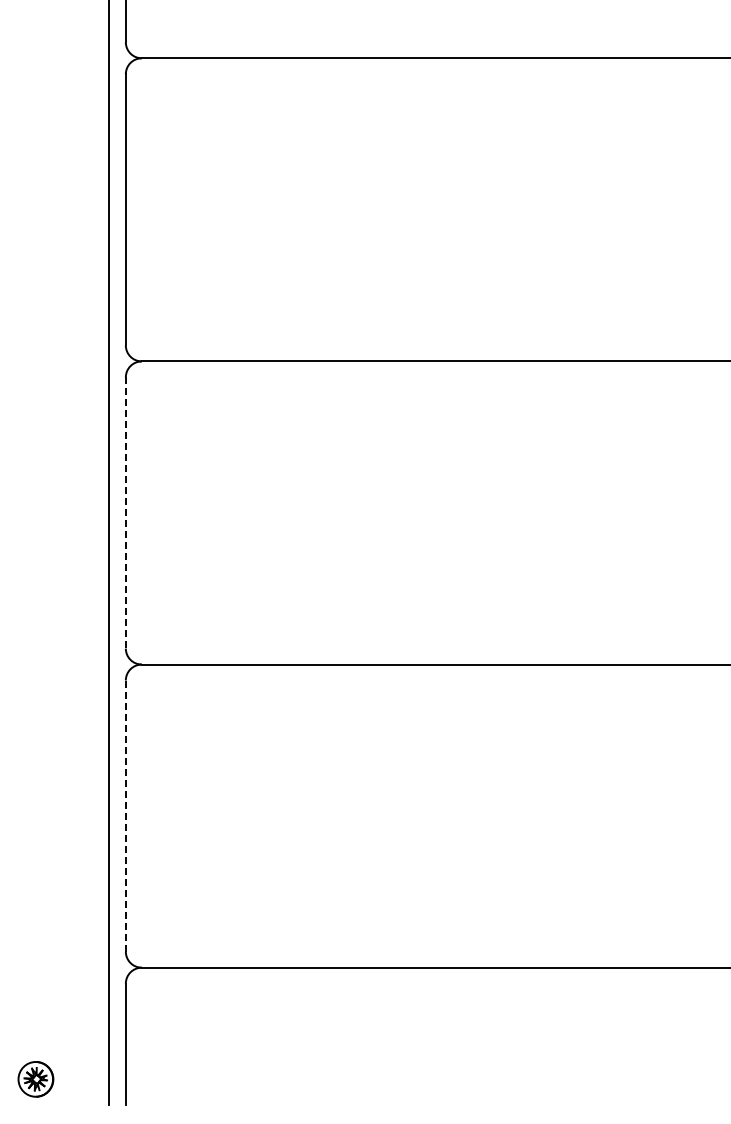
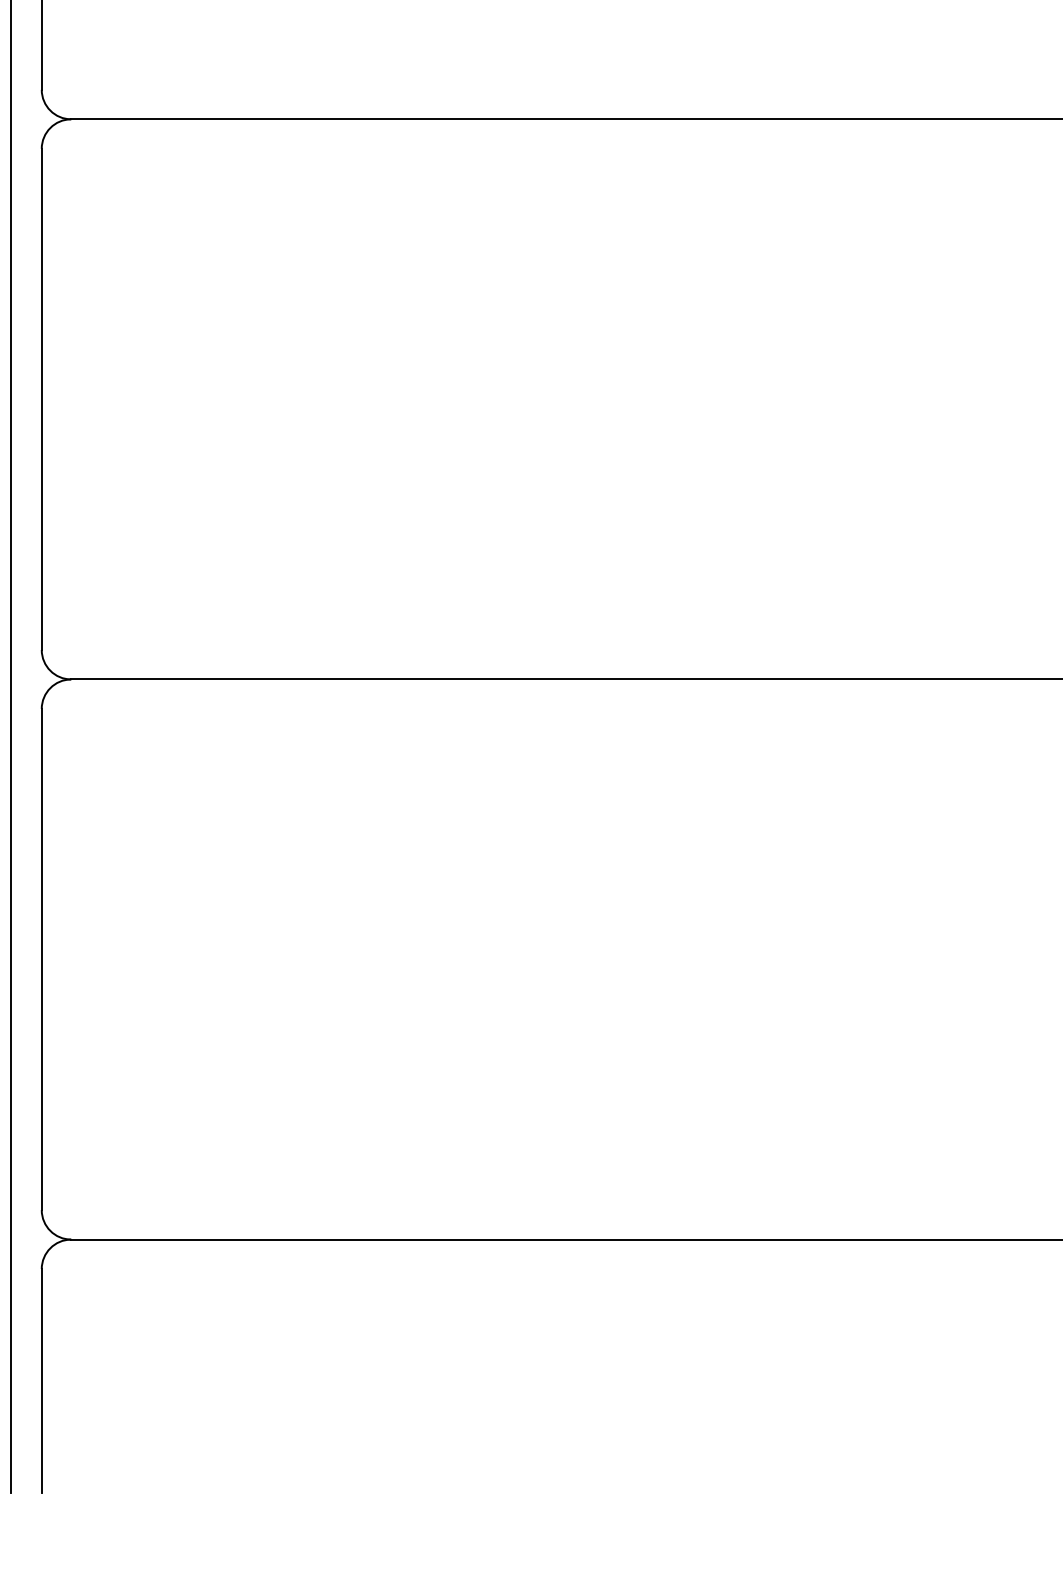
line: (125, 513) -> (41, 400), dashed -> solid
line: (125, 816) -> (41, 960), dashed -> solid

